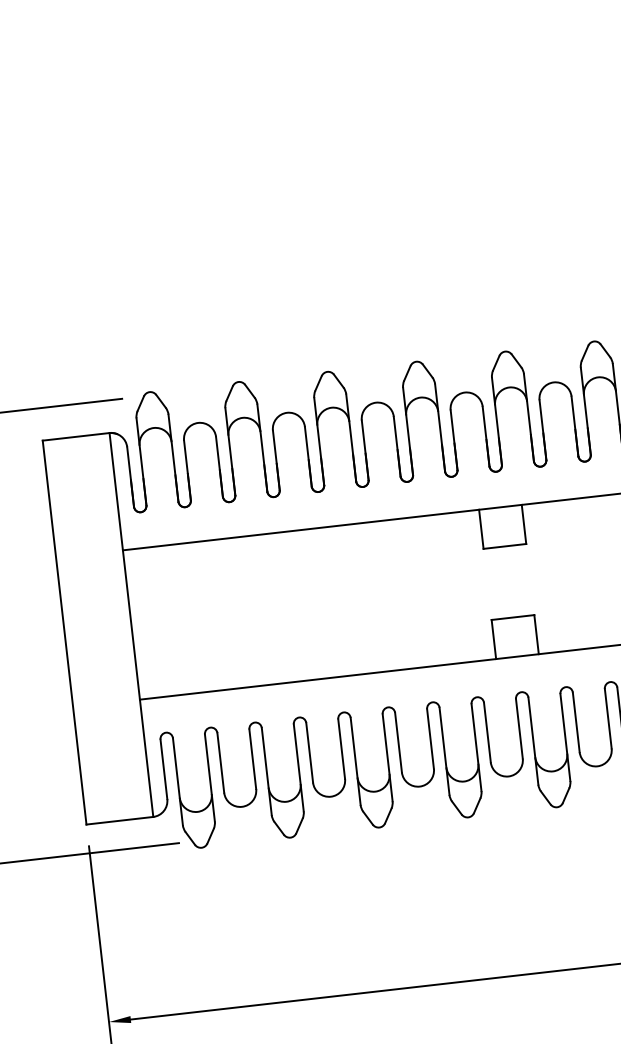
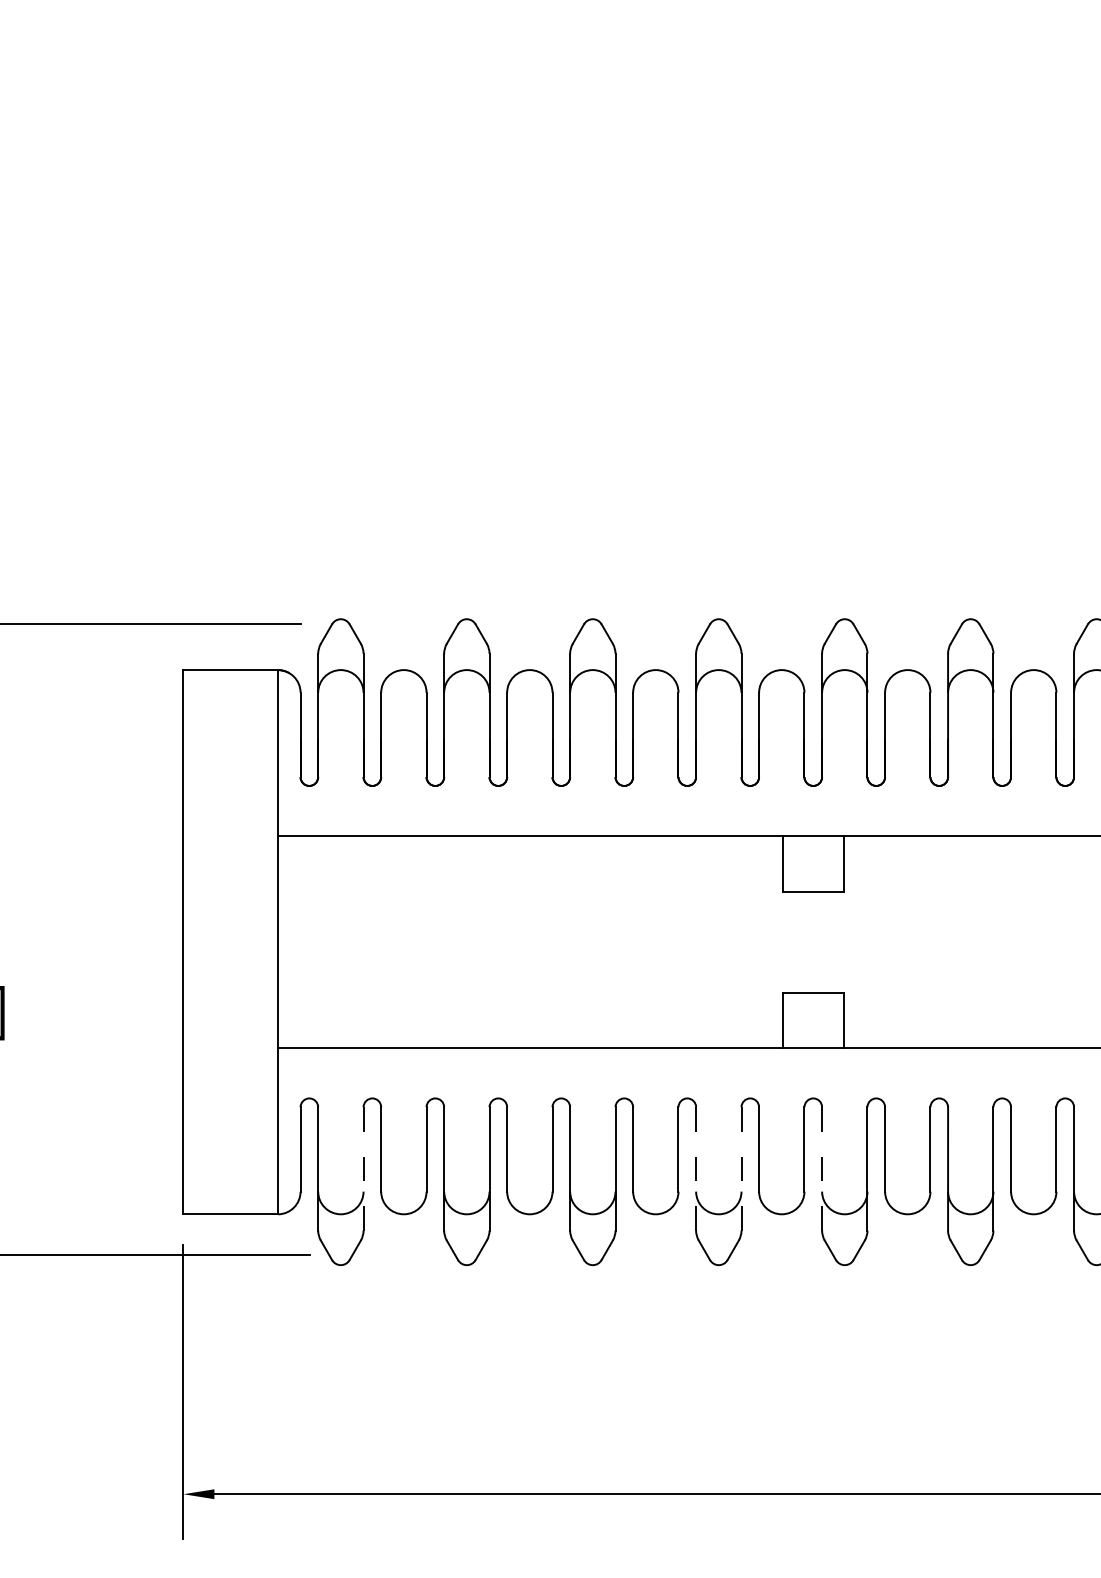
line: (533, 740) -> (822, 1168), solid -> dashed
line: (476, 747) -> (741, 1168), solid -> dashed
line: (444, 751) -> (696, 1168), solid -> dashed
line: (209, 777) -> (363, 1168), solid -> dashed

